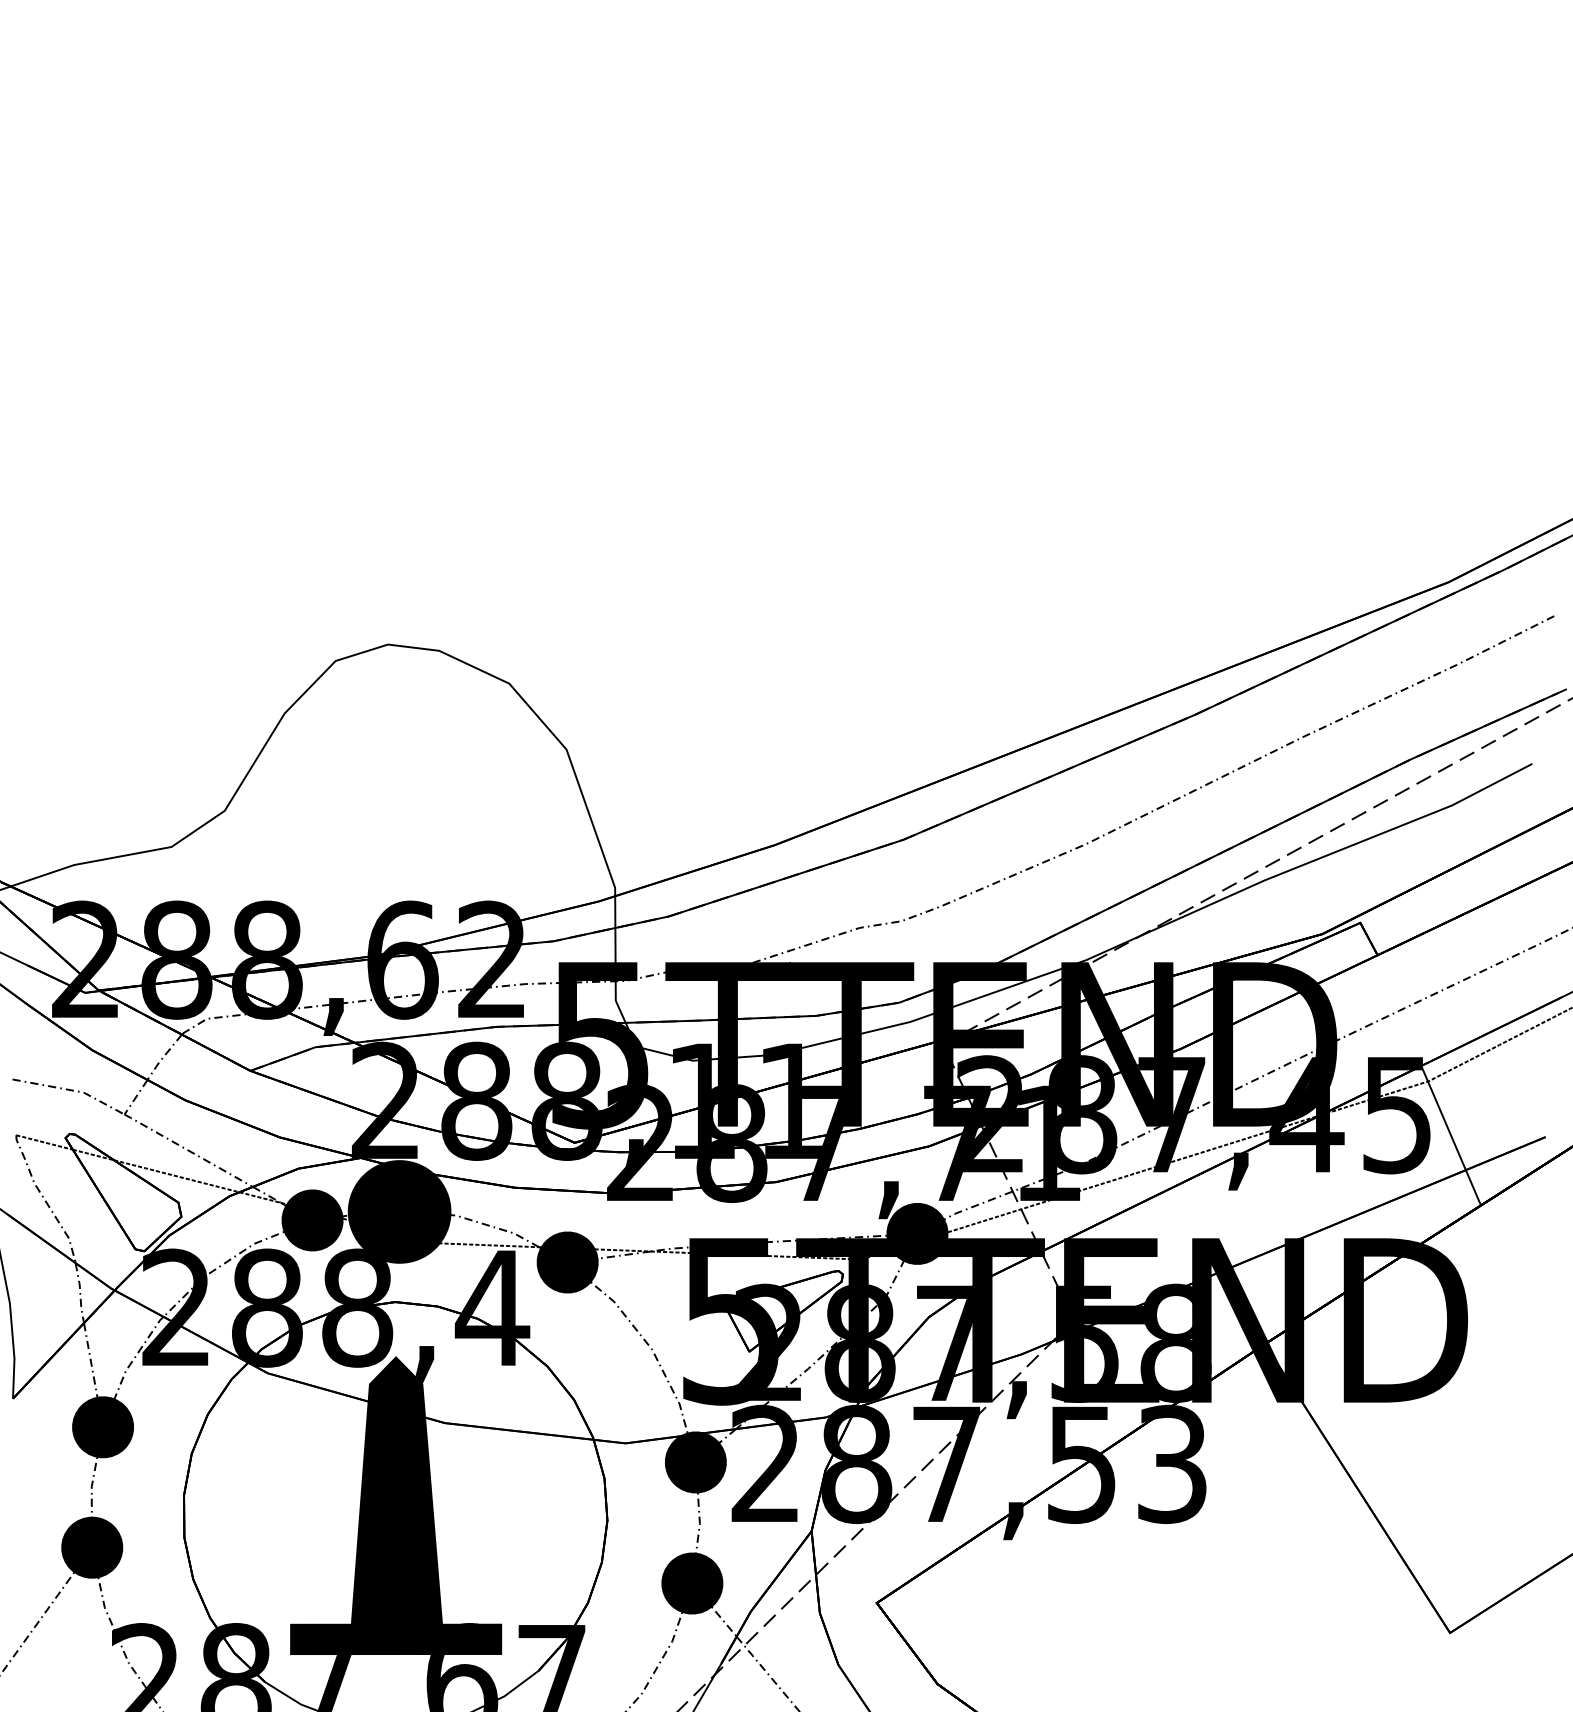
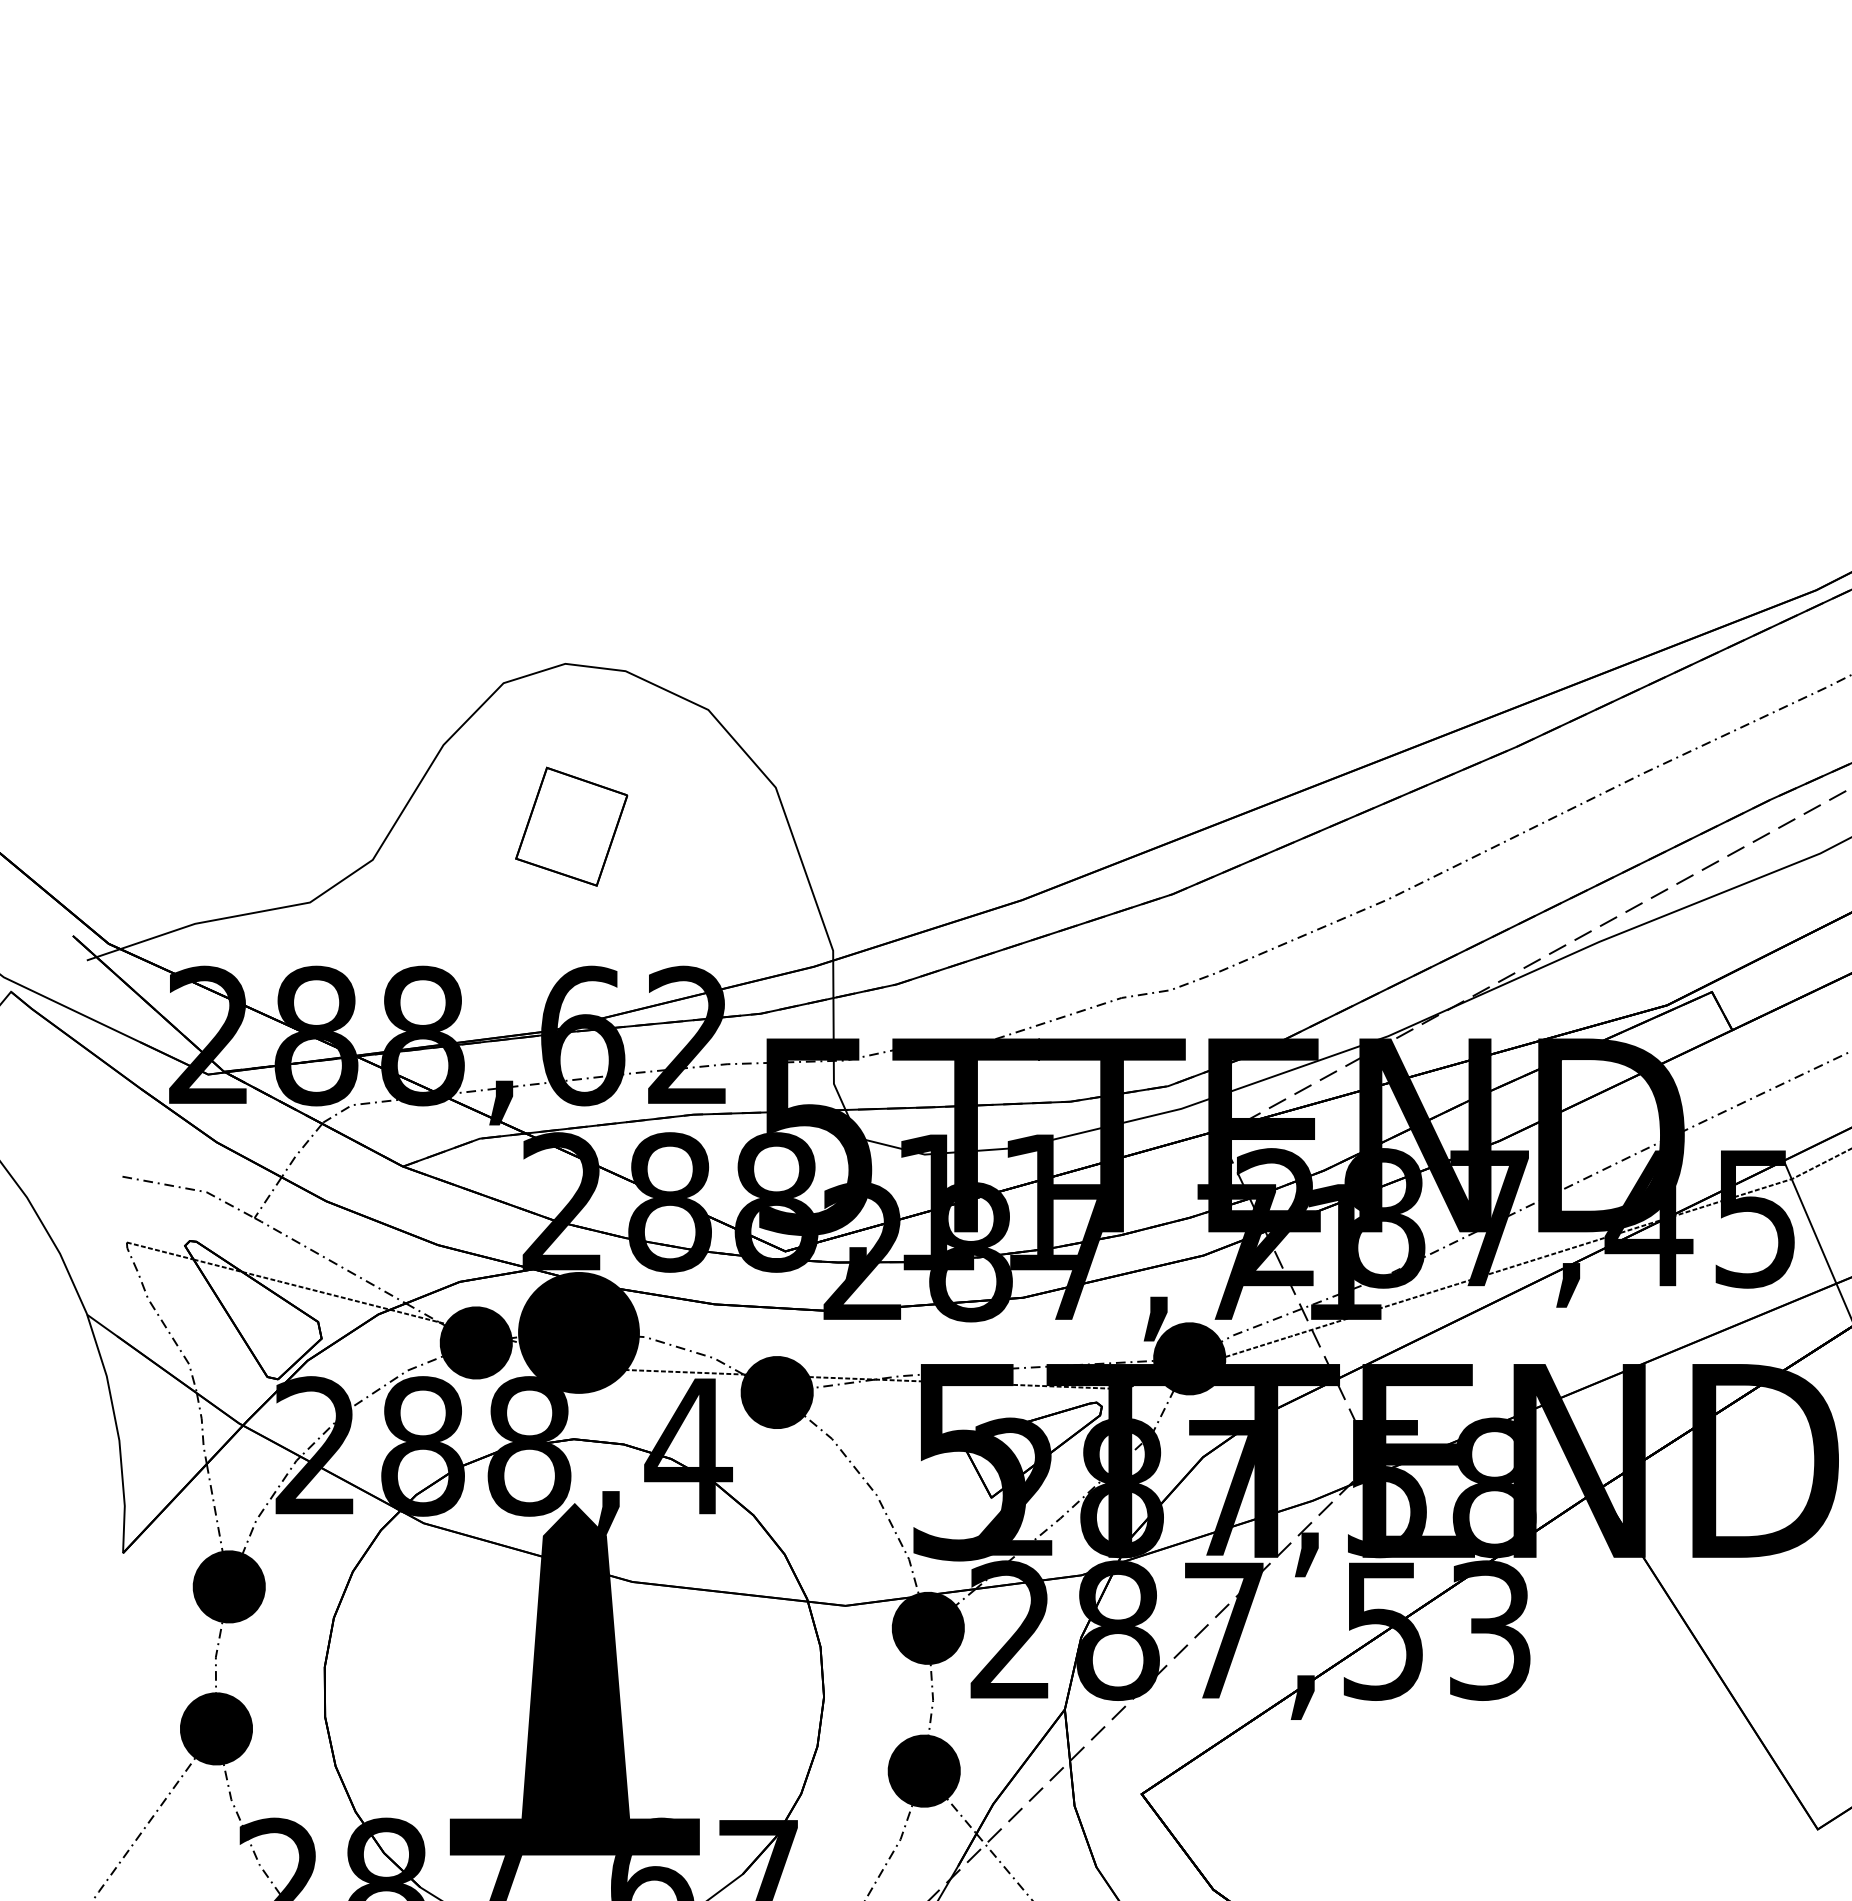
part: (393, 782) -> (571, 826), added

